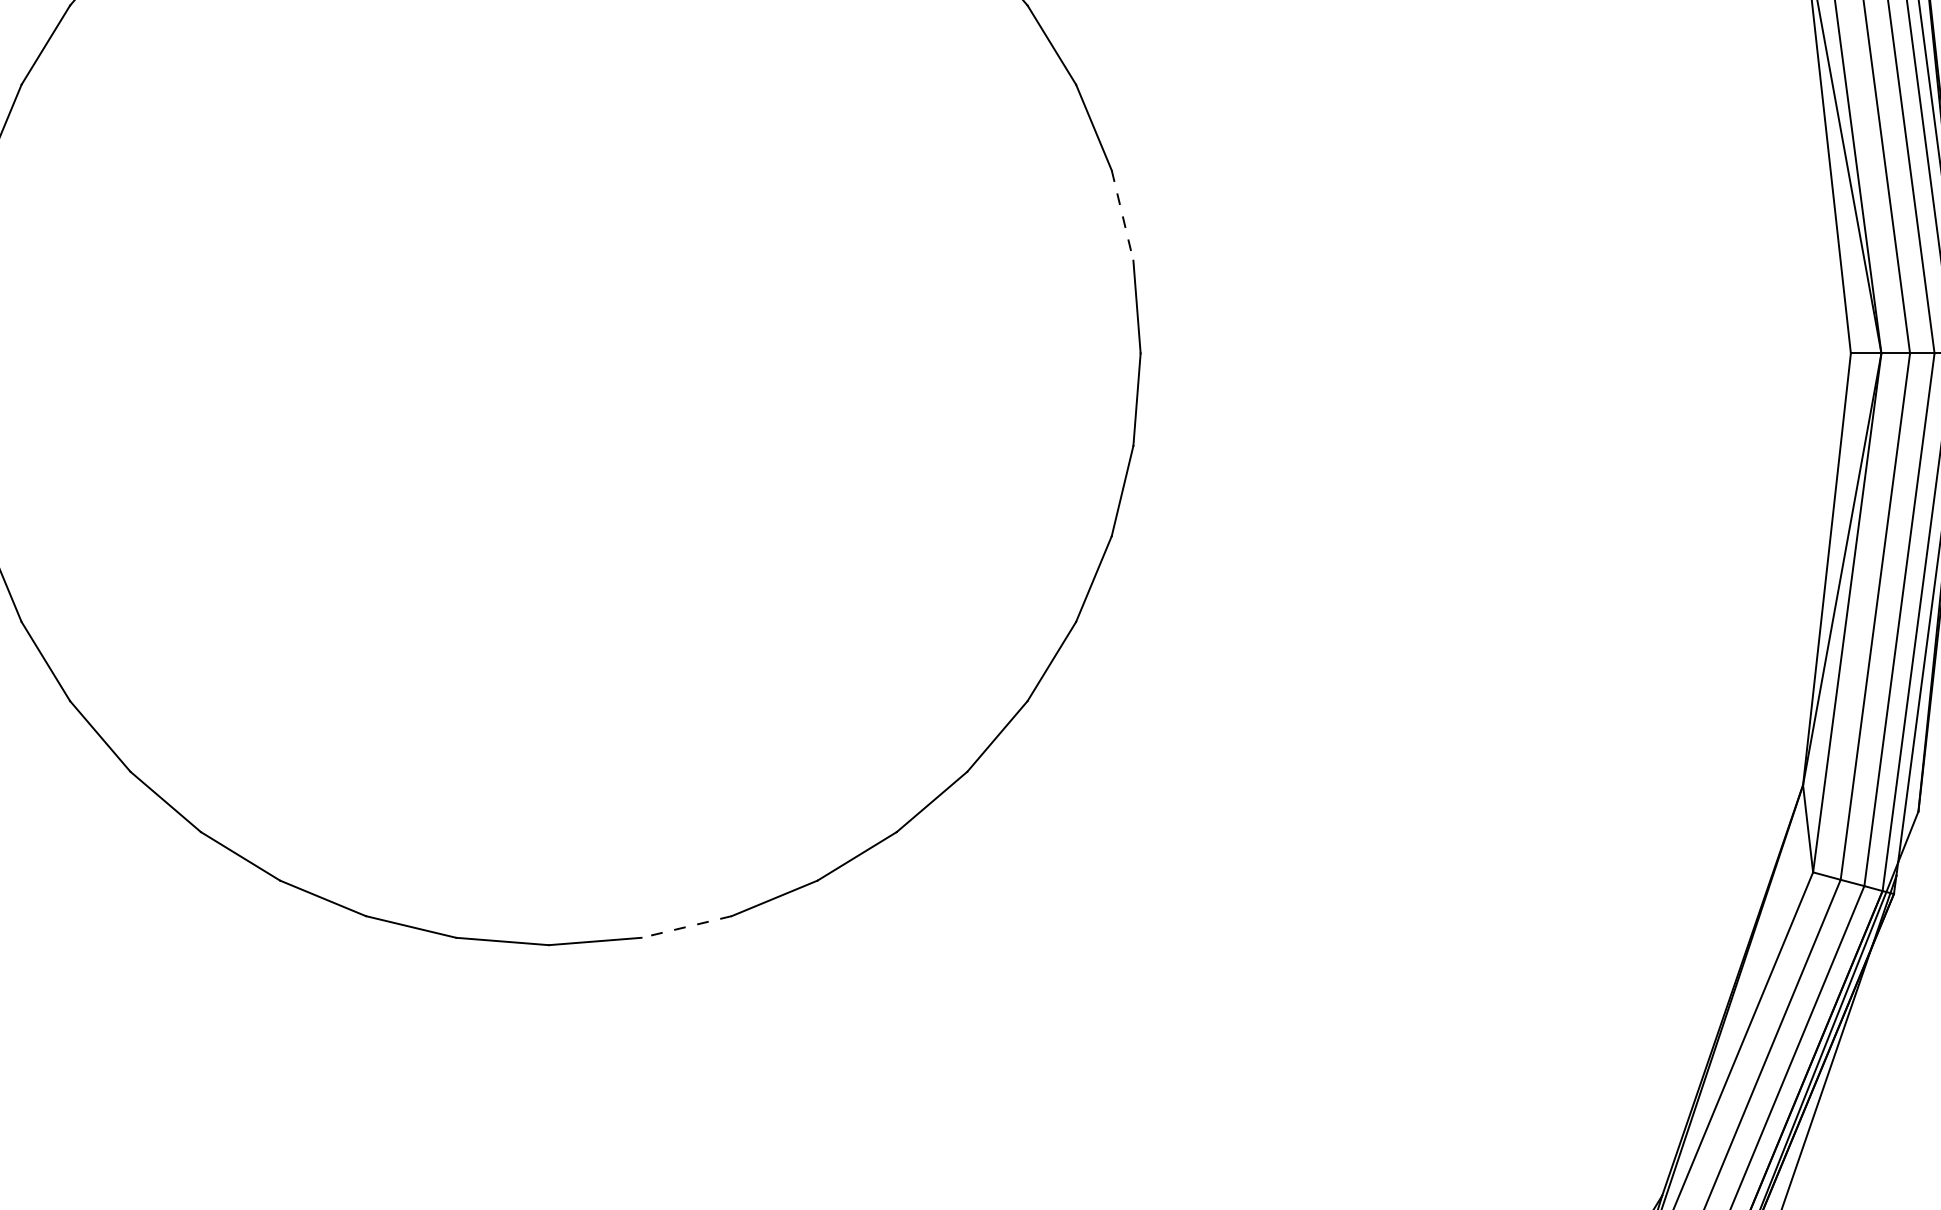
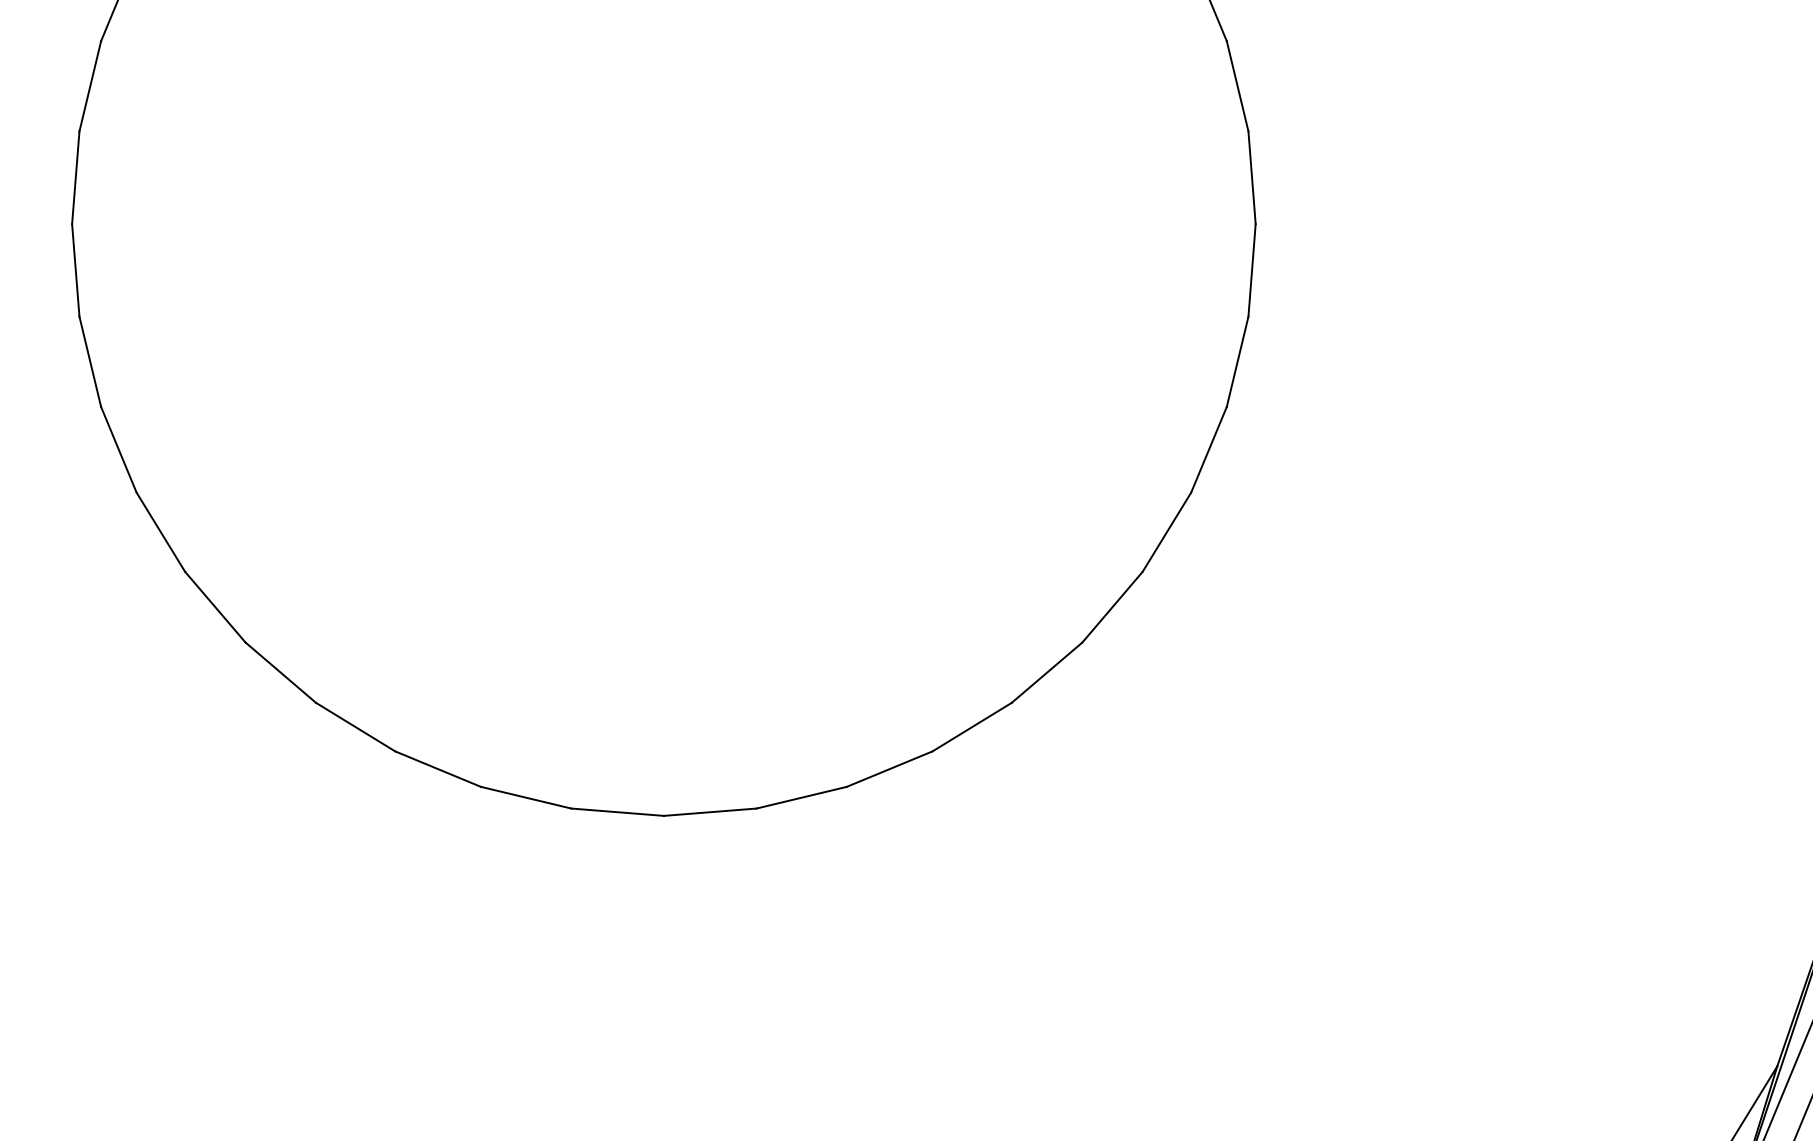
line: (1122, 216) -> (1237, 87), dashed -> solid
line: (686, 927) -> (801, 798), dashed -> solid

